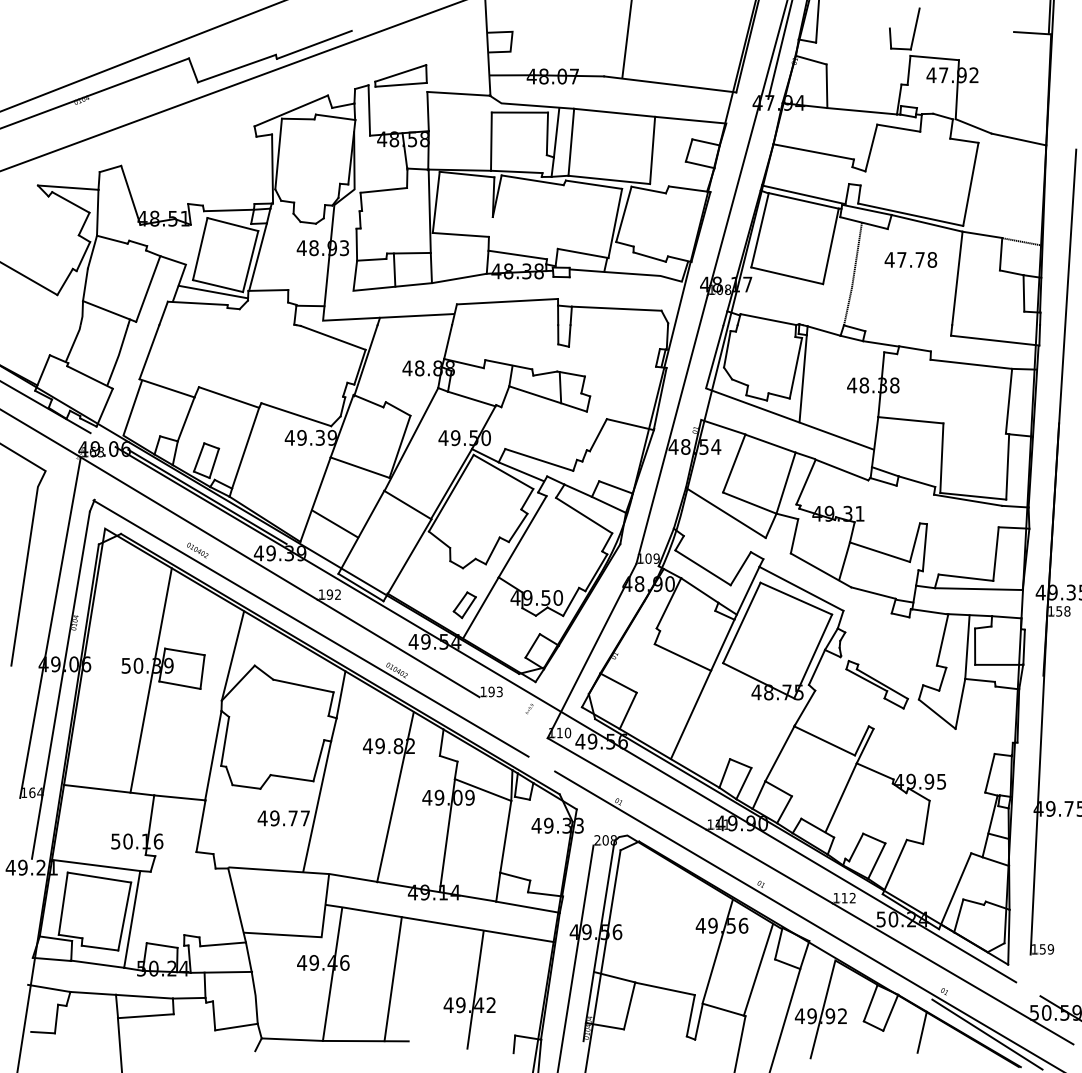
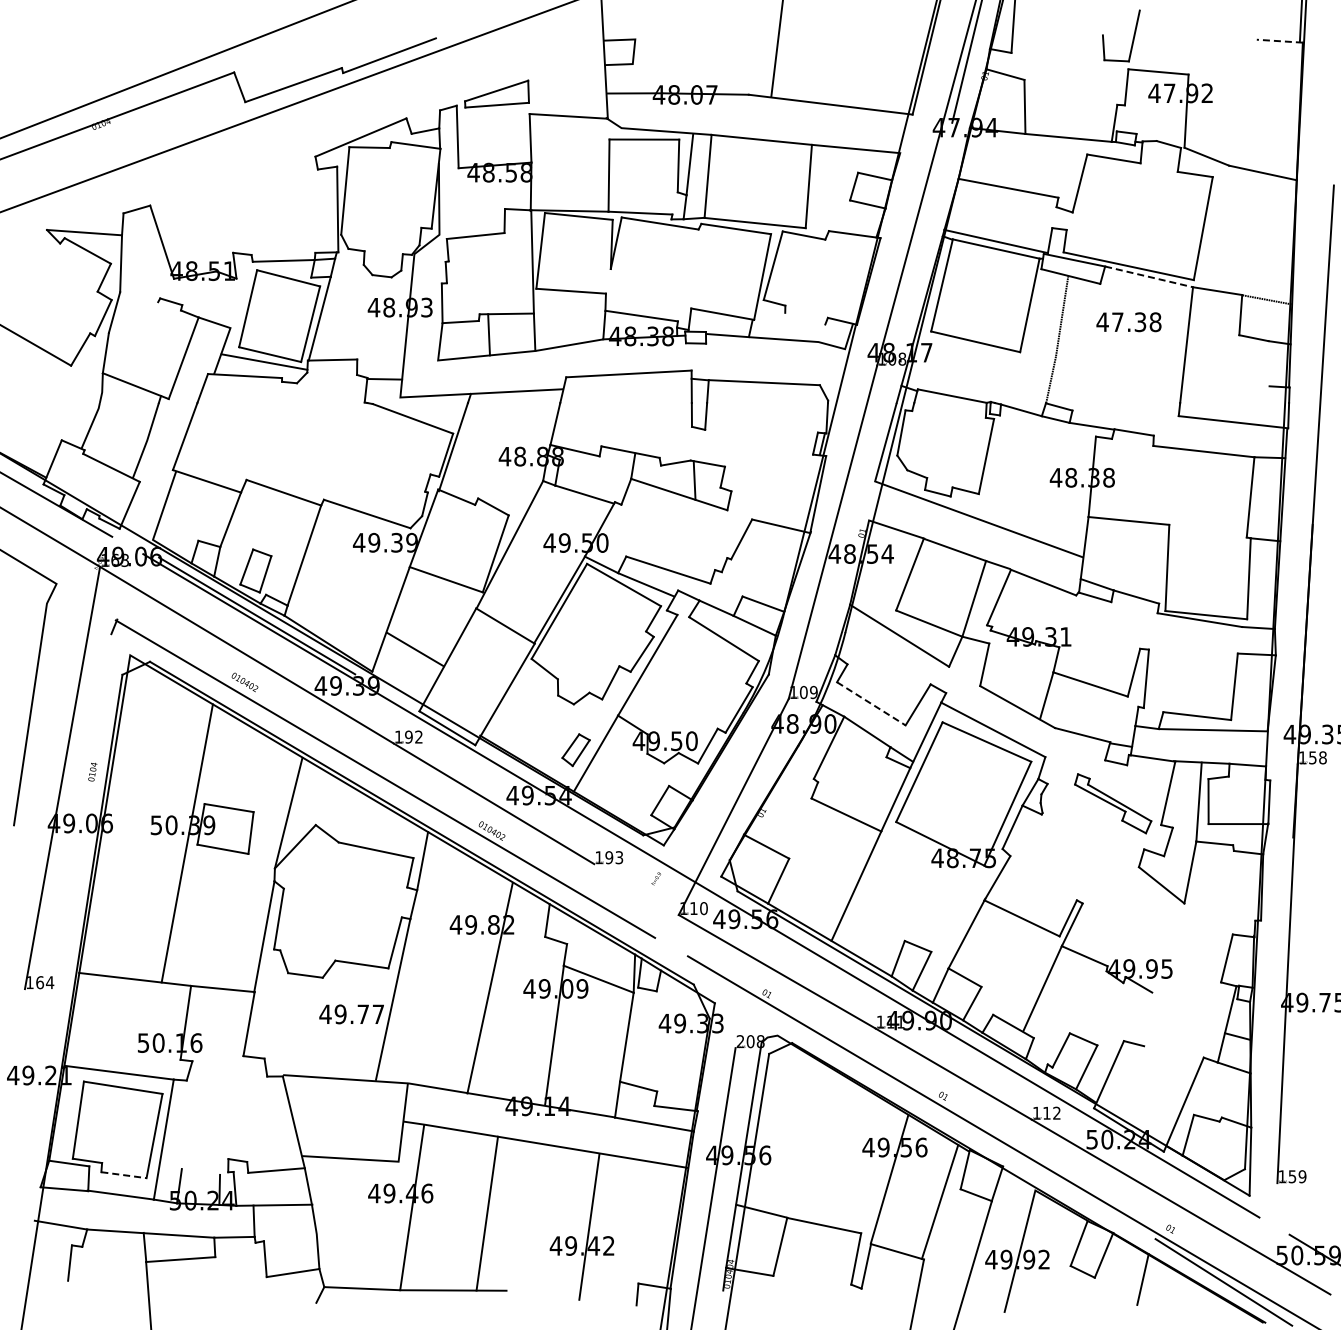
line: (1032, 33) -> (1279, 41), solid -> dashed
line: (404, 151) -> (501, 187), removed
line: (927, 223) -> (1149, 277), solid -> dashed
line: (112, 240) -> (139, 297), removed
line: (649, 256) -> (805, 318), removed
text: (920, 260) -> (1140, 322), 47.78 -> 47.38
line: (1023, 293) -> (1268, 363), removed
line: (803, 378) -> (995, 469), removed
line: (703, 567) -> (871, 703), solid -> dashed
part: (877, 684) -> (1113, 803), moved
line: (60, 685) -> (75, 849), removed
line: (926, 822) -> (1148, 1019), removed
line: (161, 945) -> (200, 1171), removed
line: (99, 948) -> (123, 1175), solid -> dashed
line: (43, 1032) -> (53, 1279), removed

